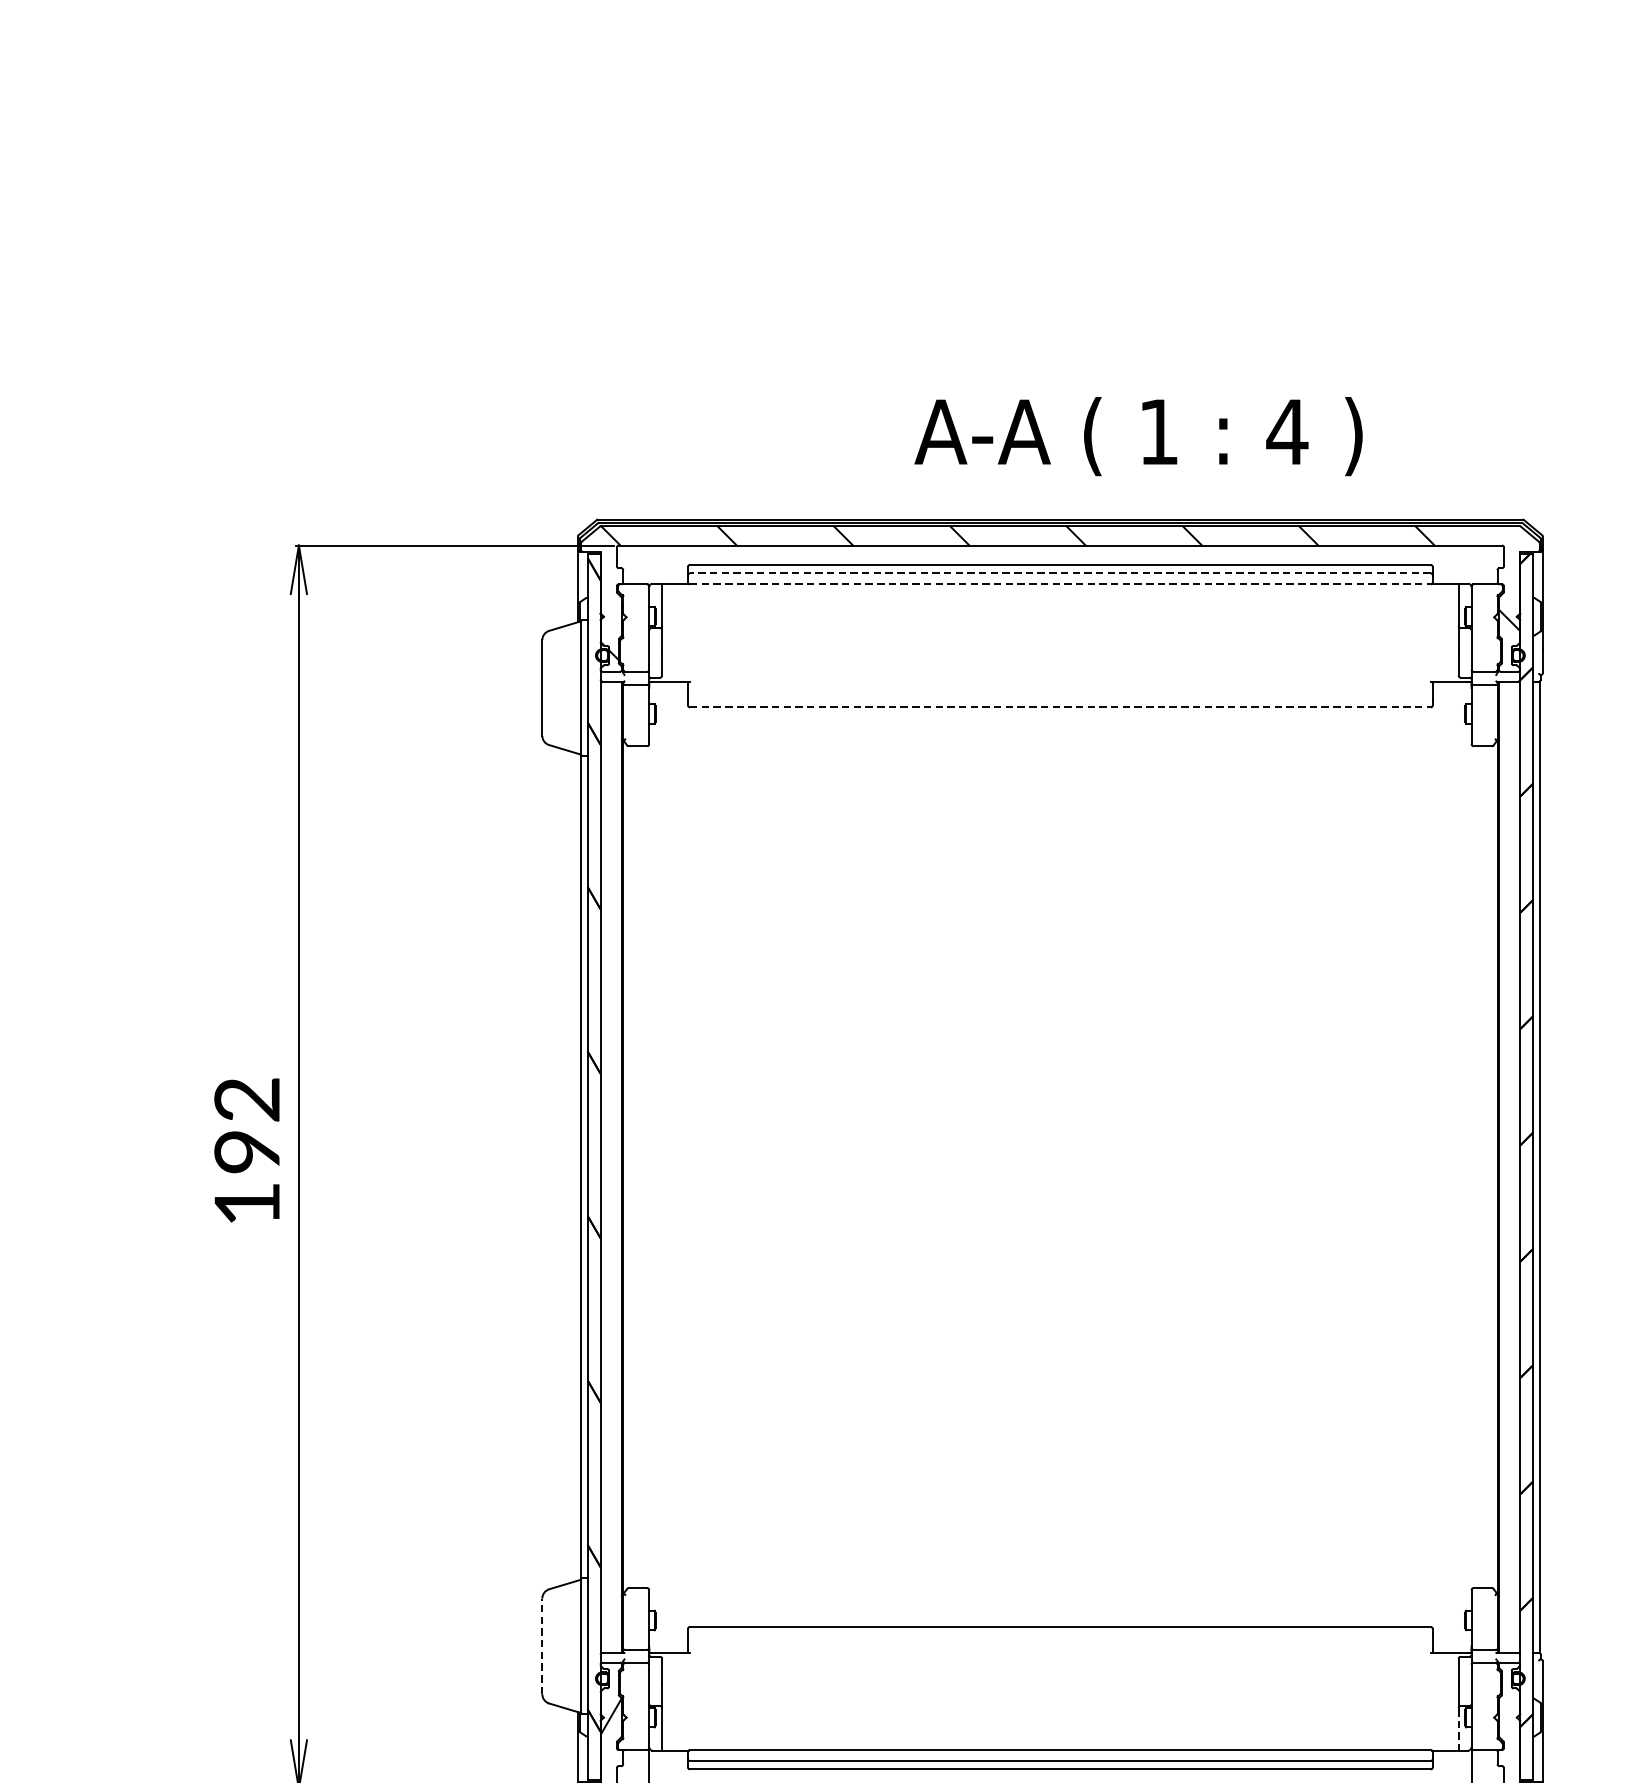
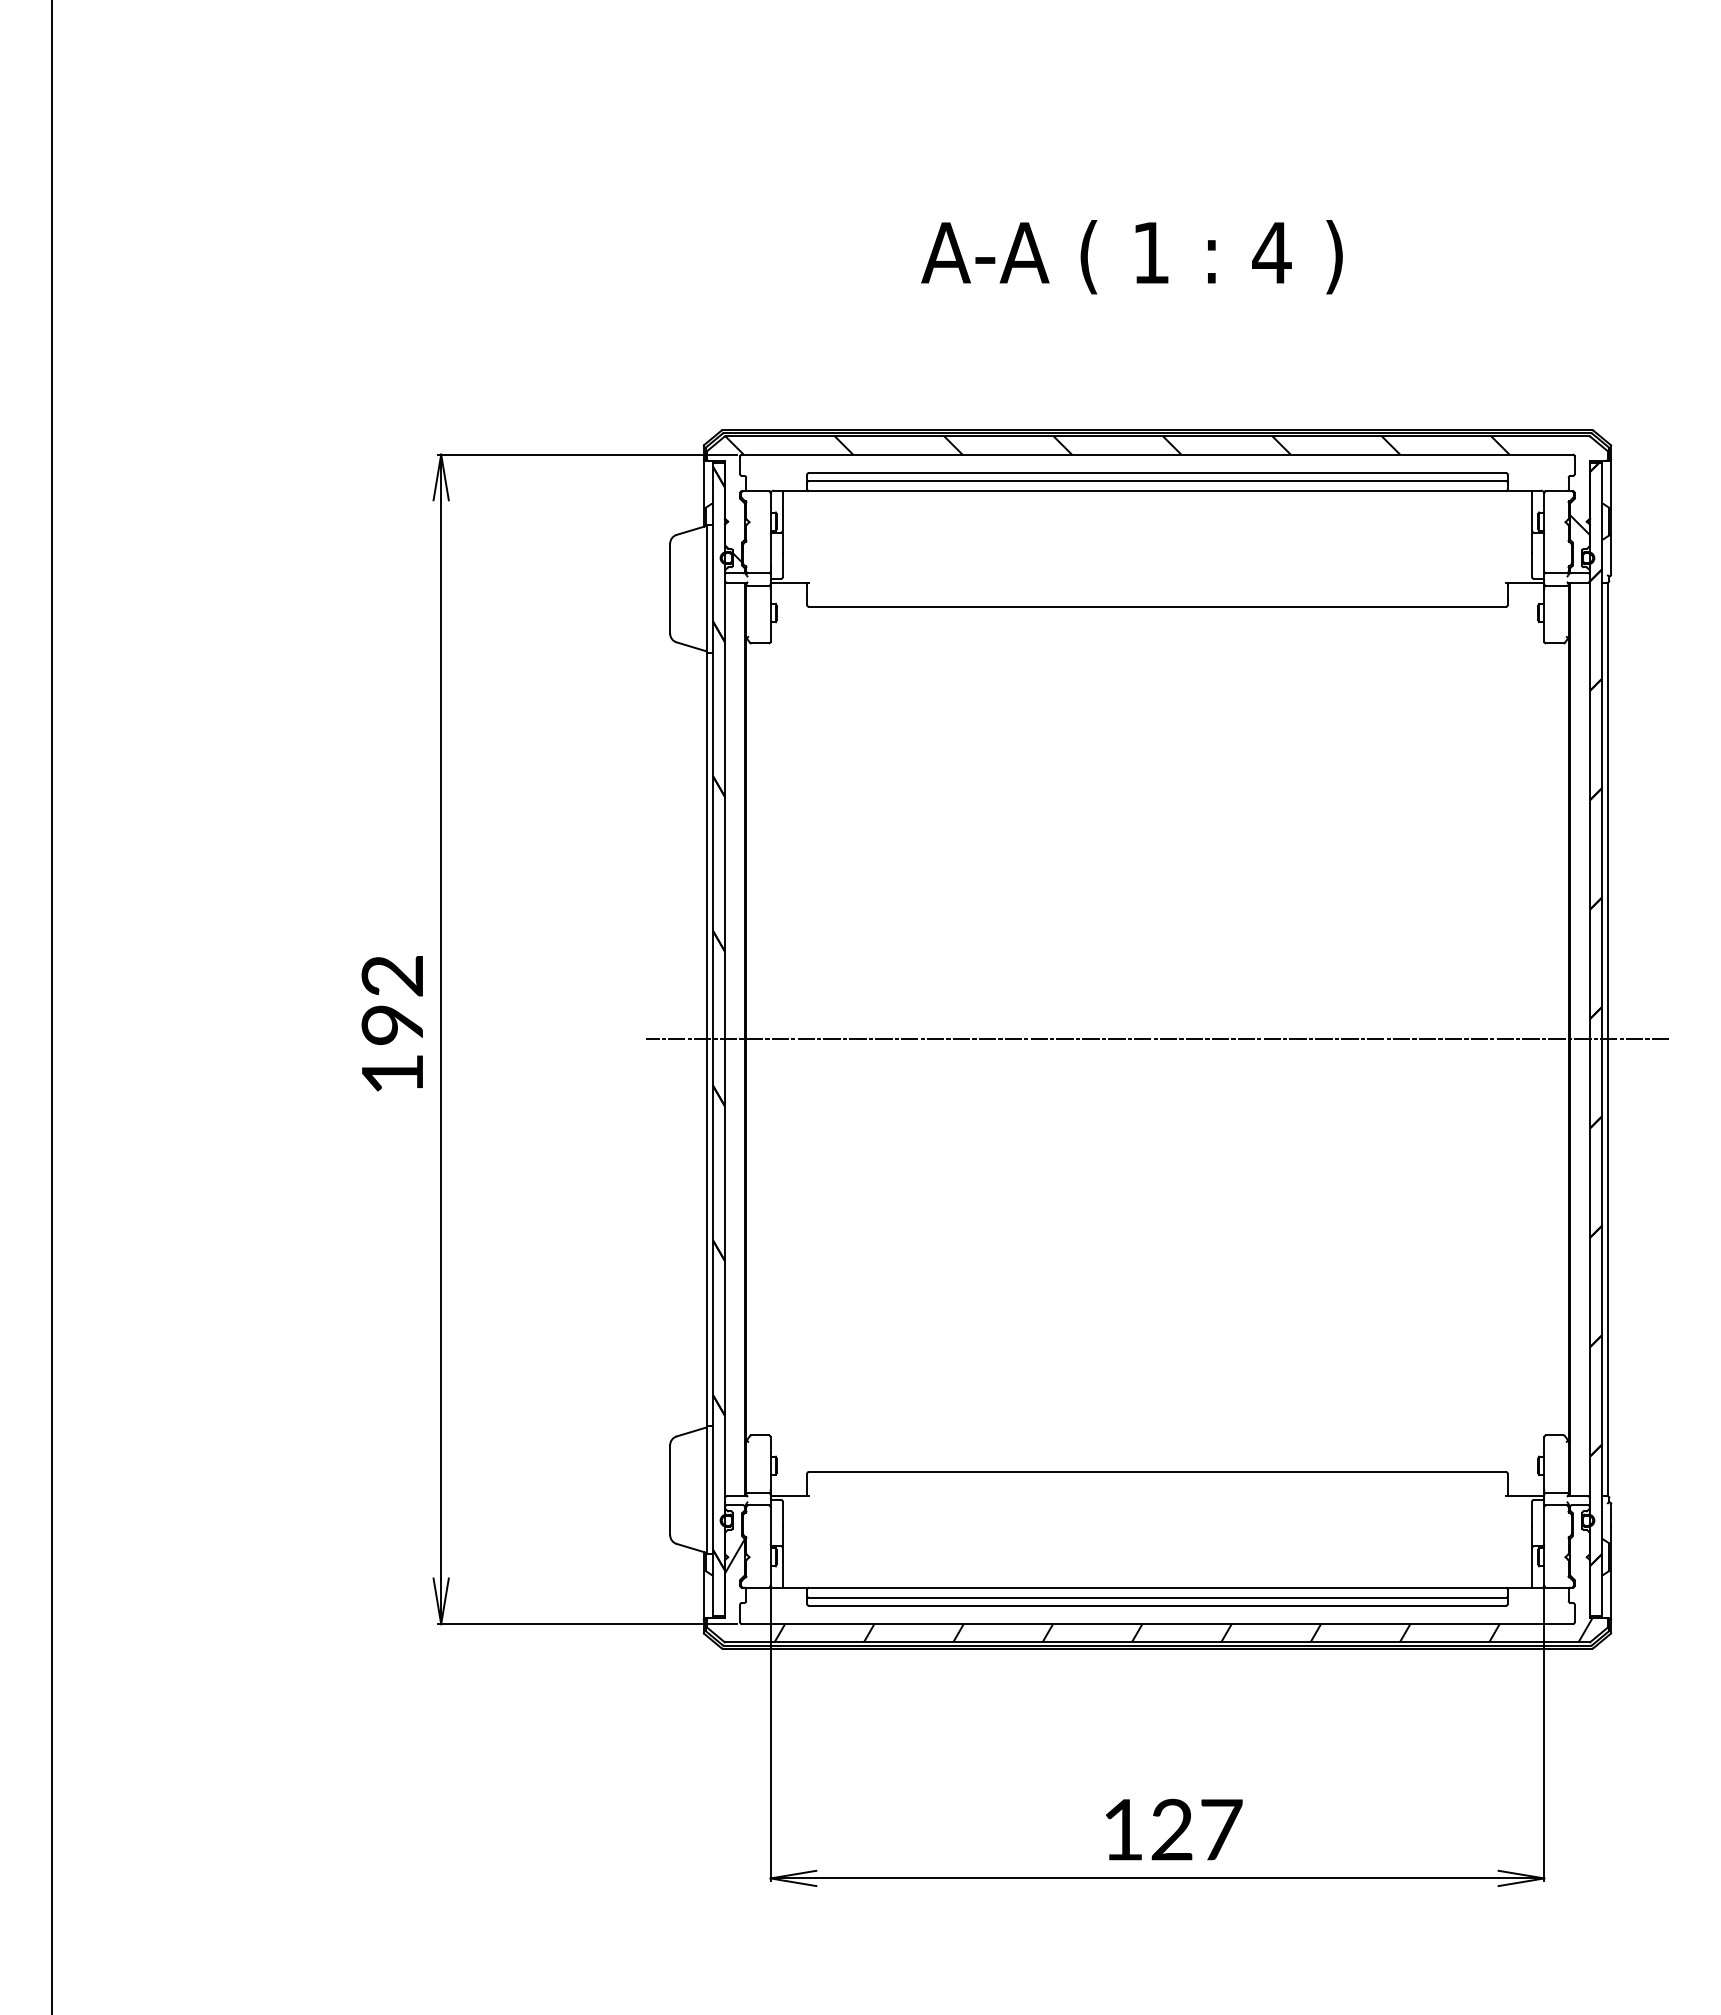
text: (1138, 436) -> (1131, 257), moved
line: (1059, 573) -> (1156, 480), dashed -> solid
line: (1060, 584) -> (1157, 491), dashed -> solid
line: (1060, 706) -> (1157, 606), dashed -> solid
line: (1060, 1167) -> (1157, 1039), added
line: (542, 1646) -> (670, 1490), dashed -> solid
line: (1459, 1729) -> (1532, 1568), dashed -> solid

